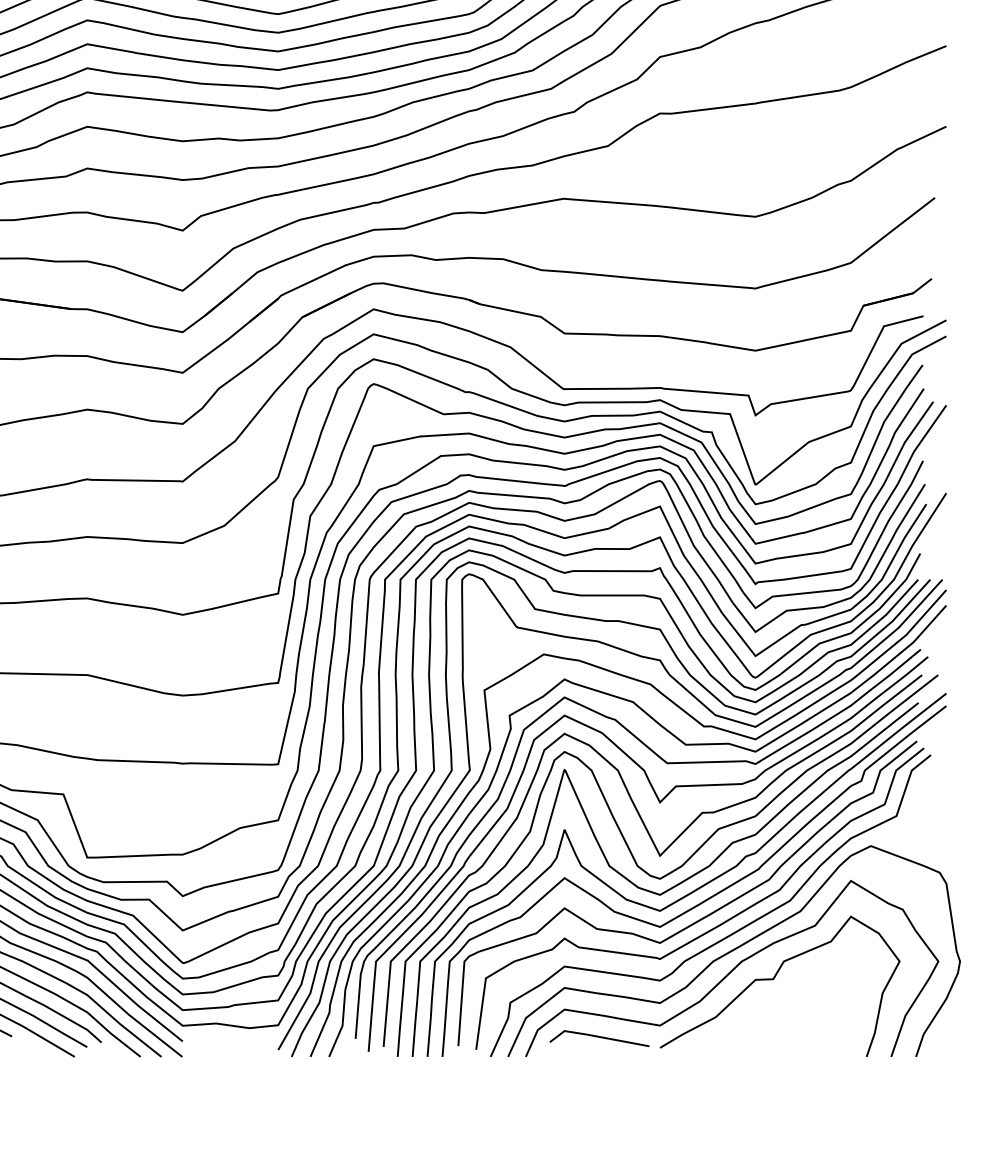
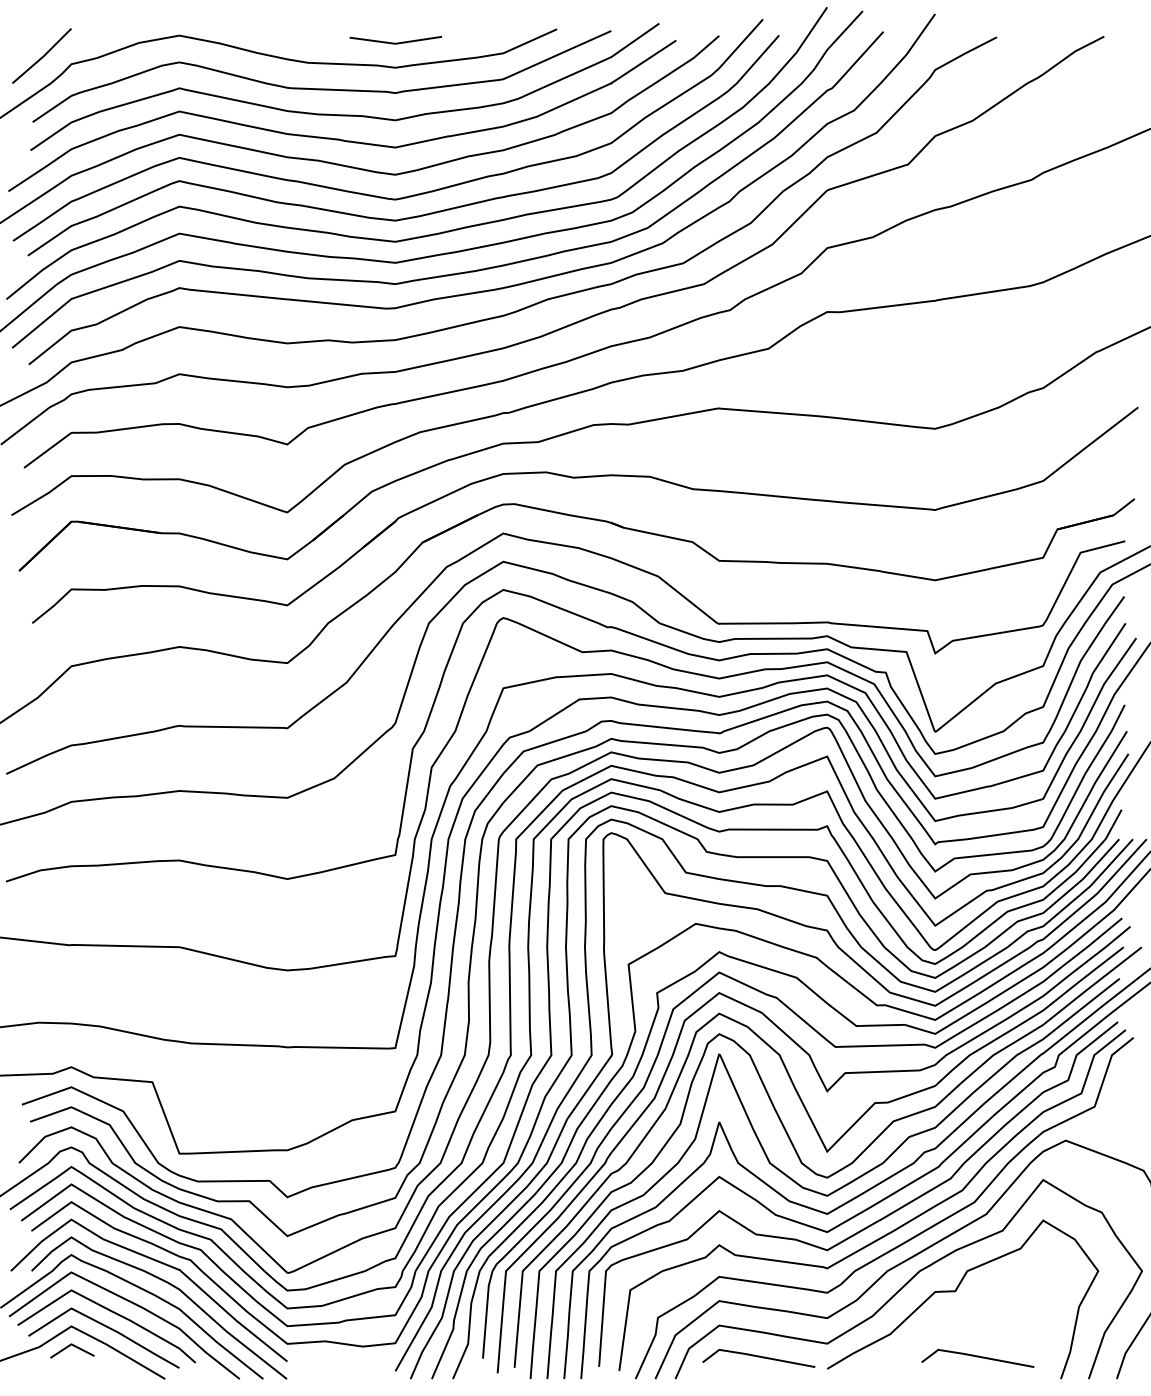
line: (792, 1037) -> (977, 1357), added

